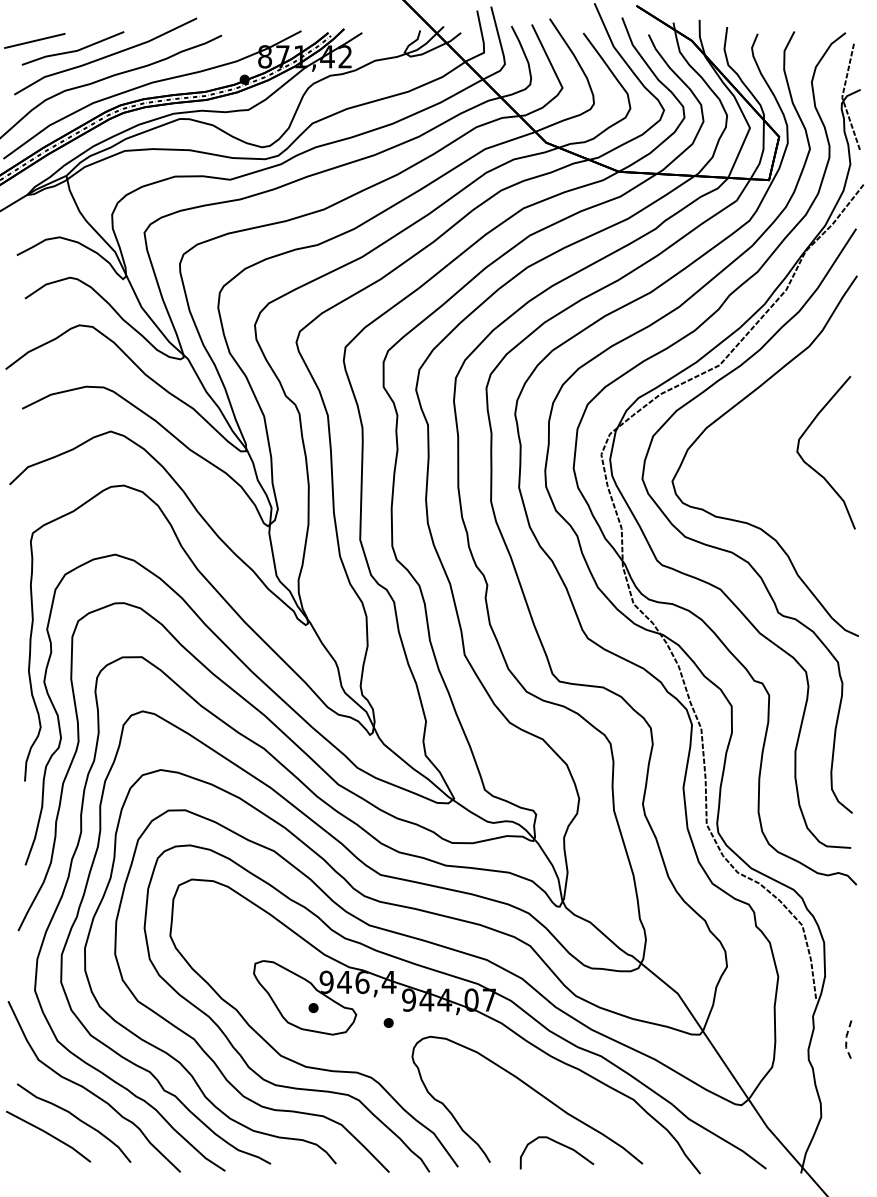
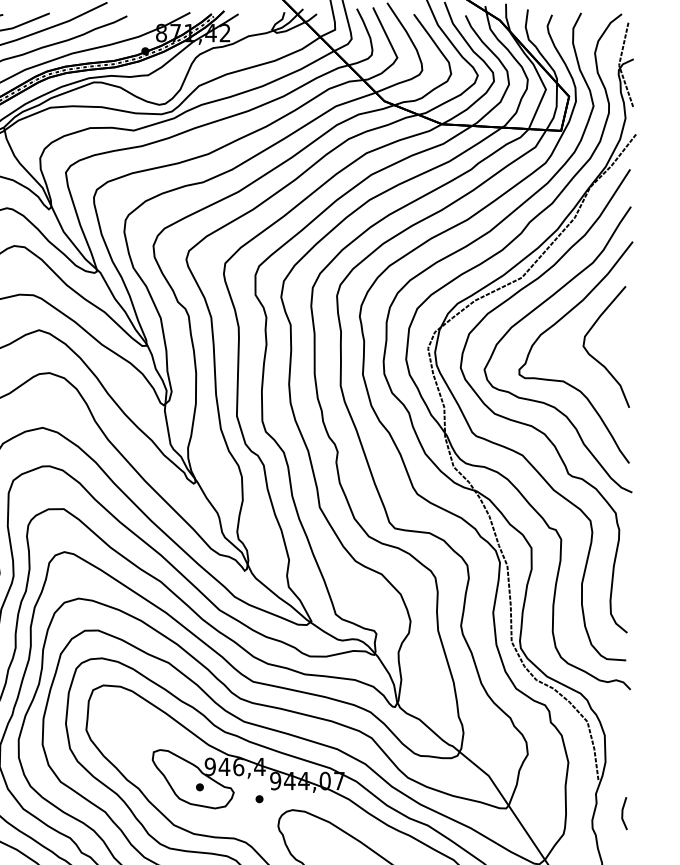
curve: (773, 495) -> (564, 380), added
line: (846, 1041) -> (622, 813), dashed -> solid

